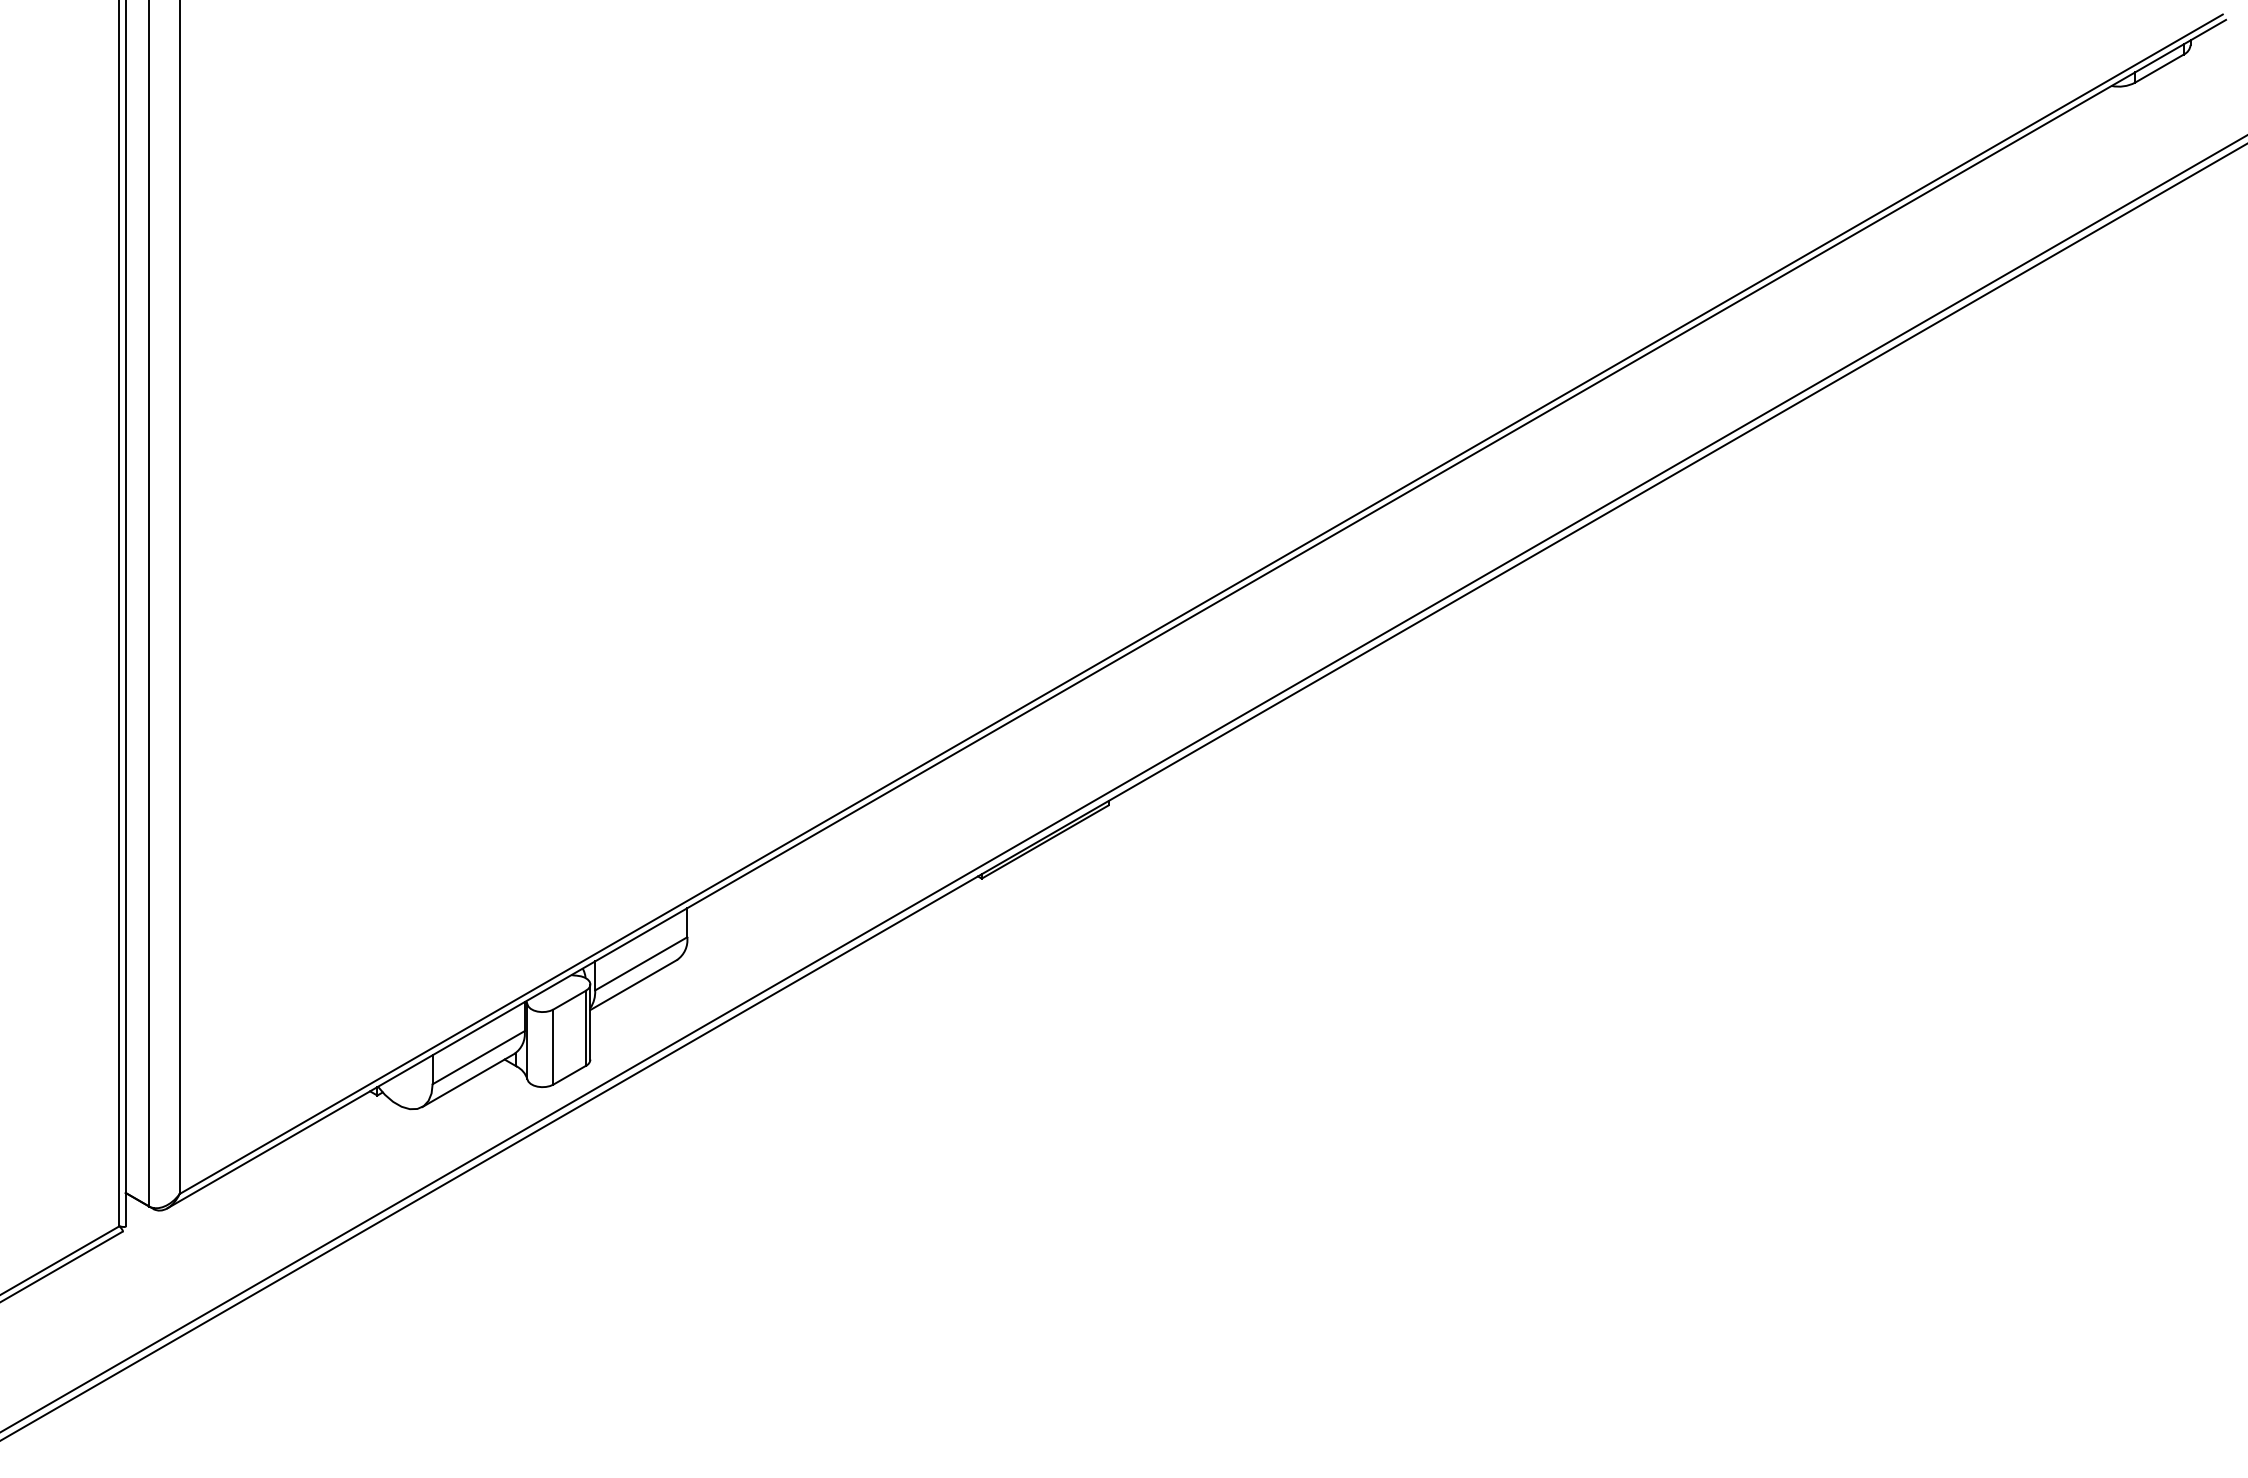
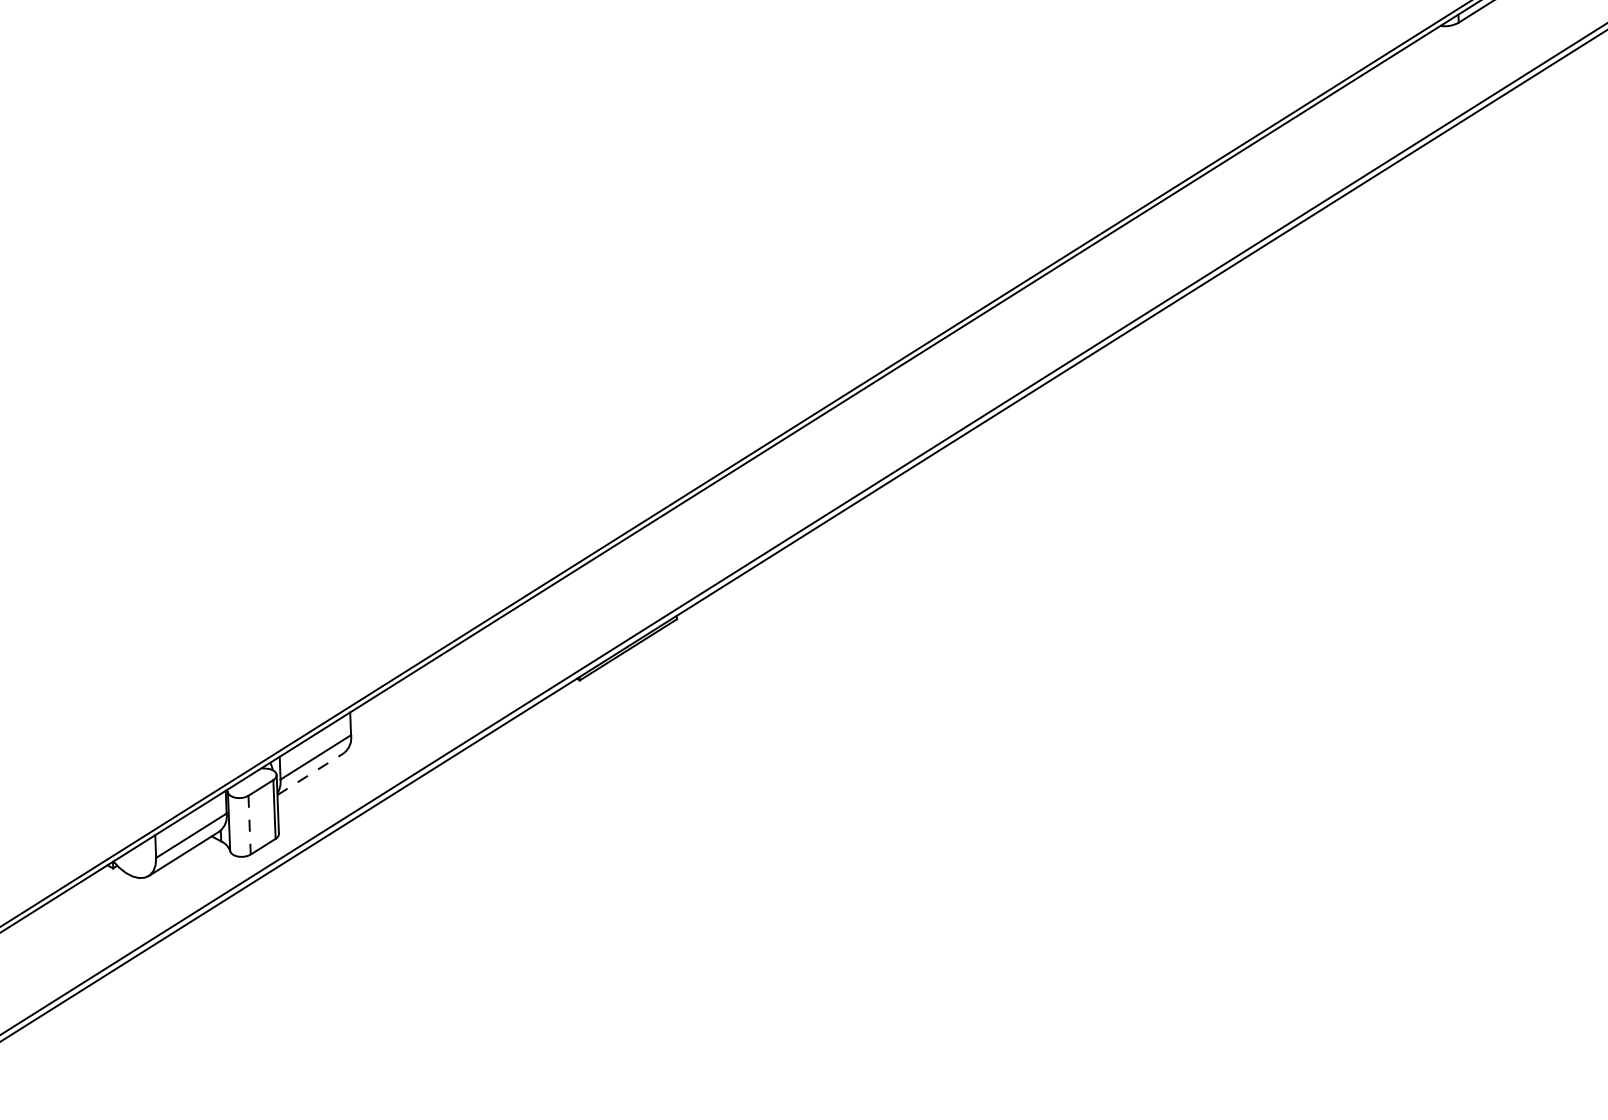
line: (633, 985) -> (310, 774), solid -> dashed
line: (553, 1047) -> (249, 825), solid -> dashed

